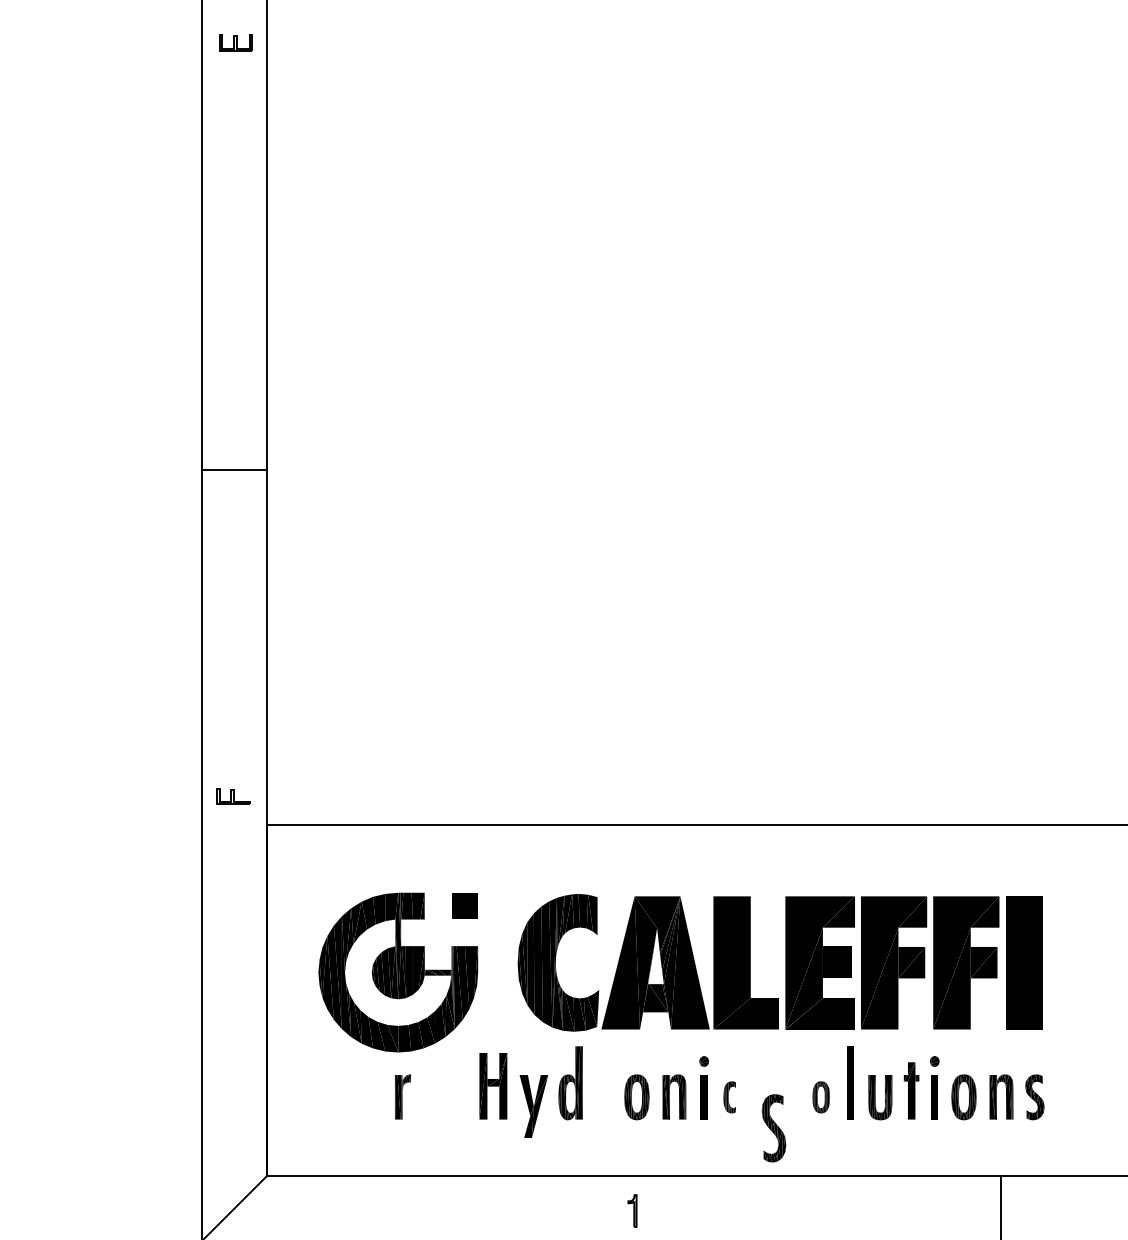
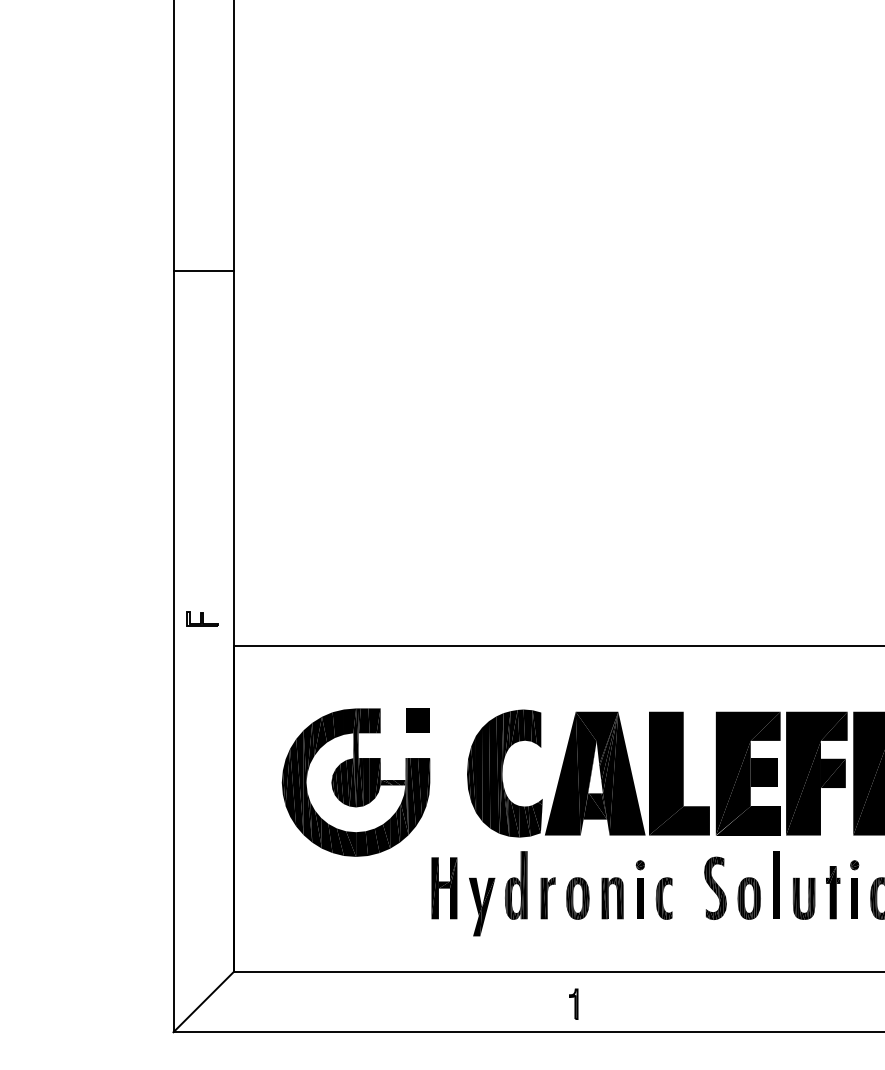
line: (234, 469) -> (203, 271), moved
part: (402, 1096) -> (547, 897), moved
part: (729, 1097) -> (663, 898), size x1.43
part: (820, 1097) -> (748, 898), size x1.43
part: (773, 1128) -> (715, 888), moved

